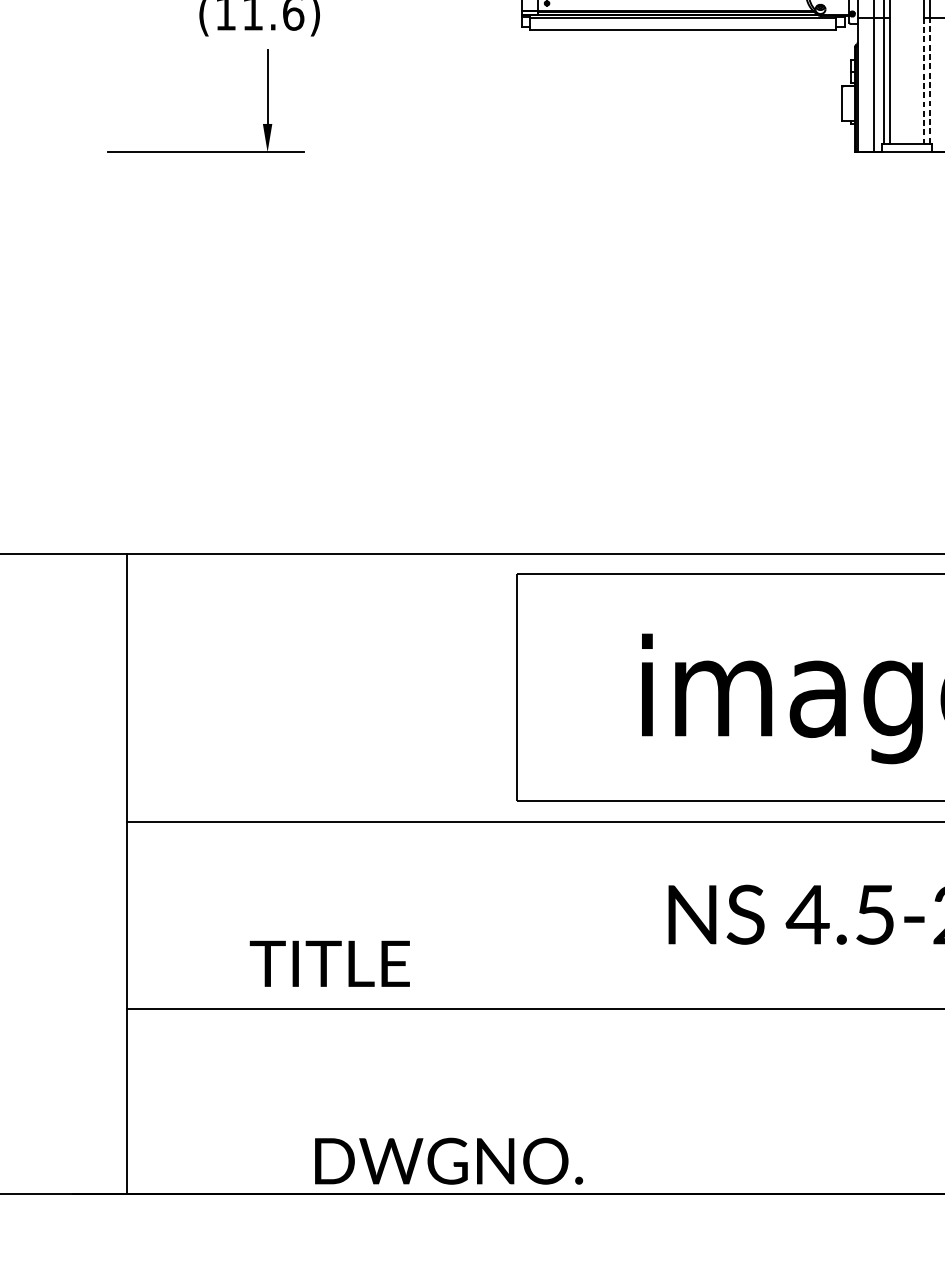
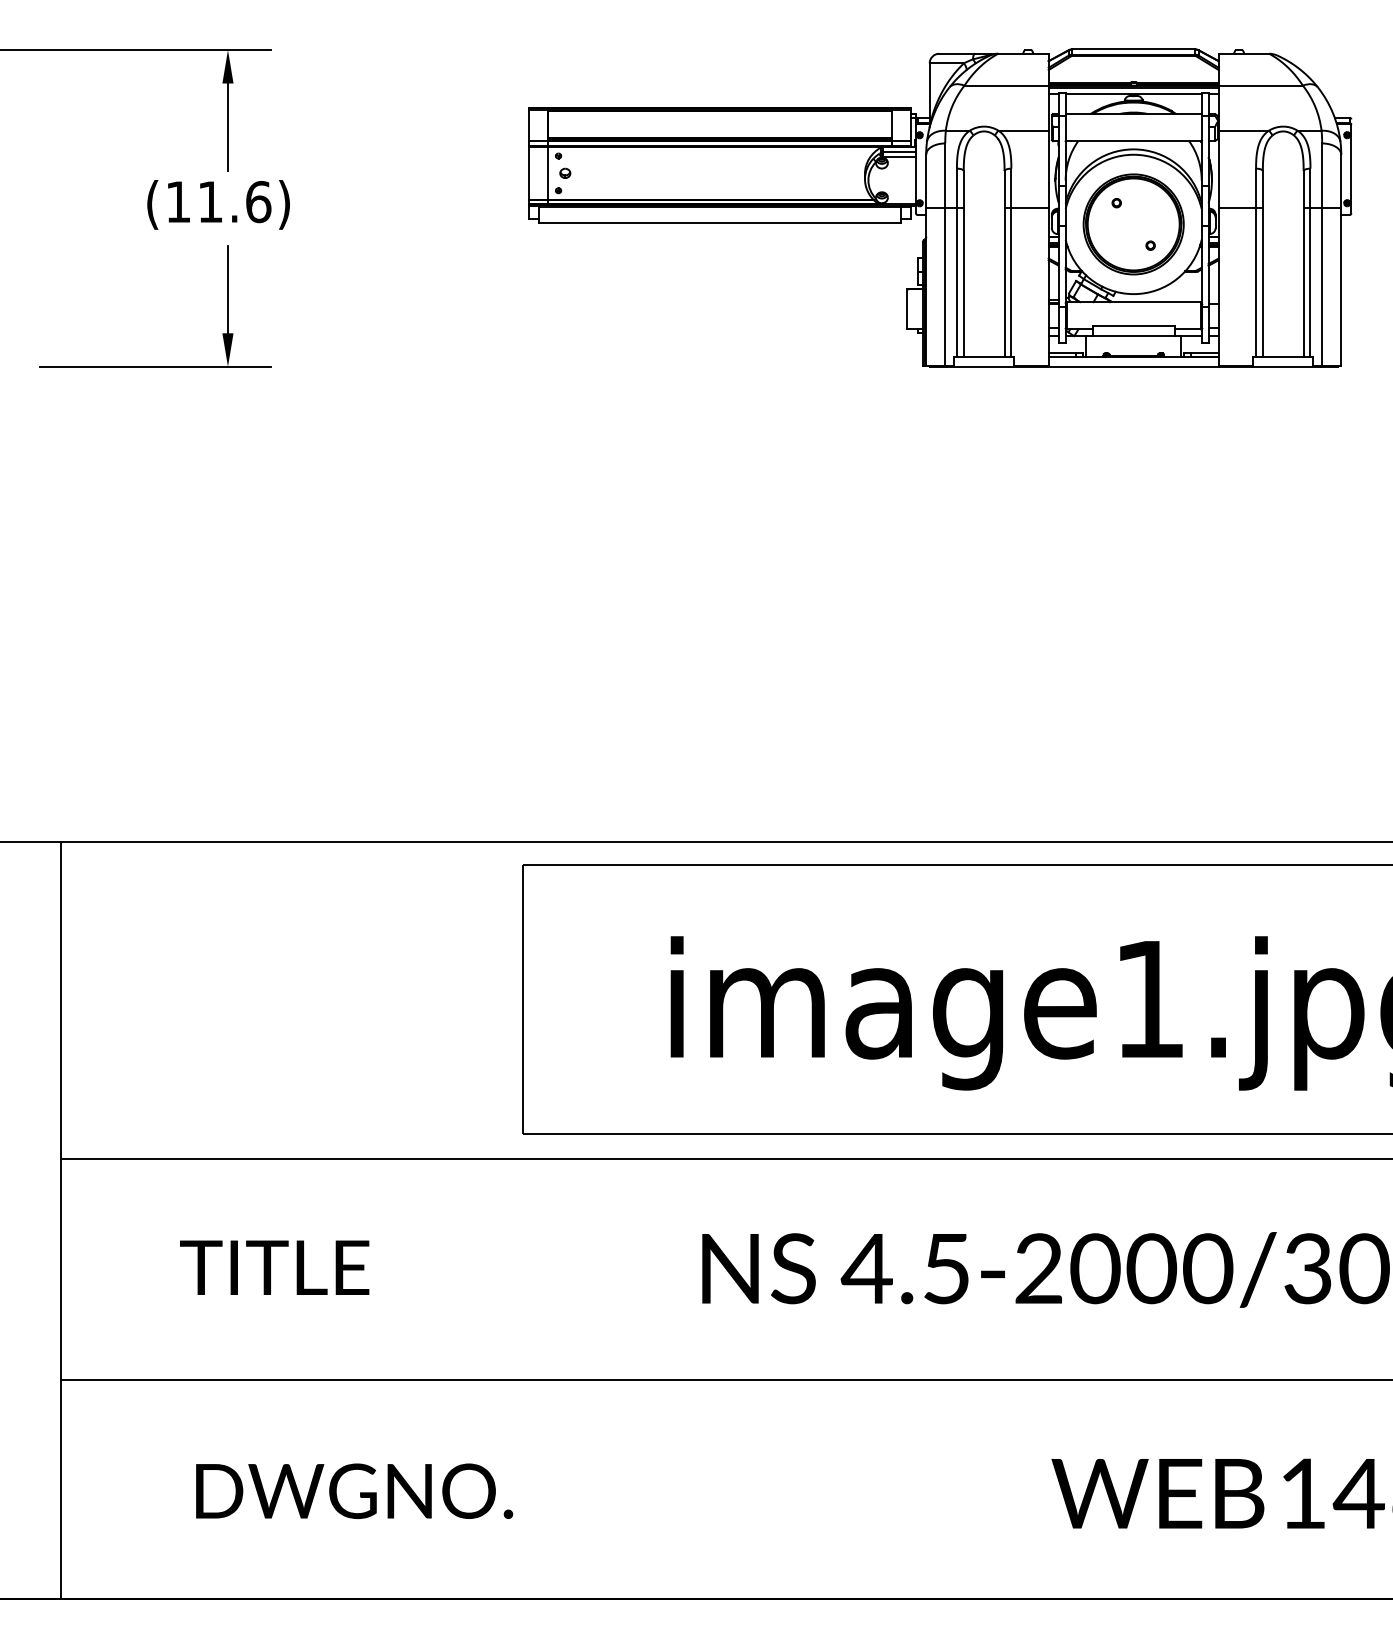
line: (929, 80) -> (1011, 281), dashed -> solid
line: (924, 81) -> (1004, 282), dashed -> solid
text: (329, 963) -> (274, 1267), moved
text: (448, 1160) -> (354, 1490), moved

